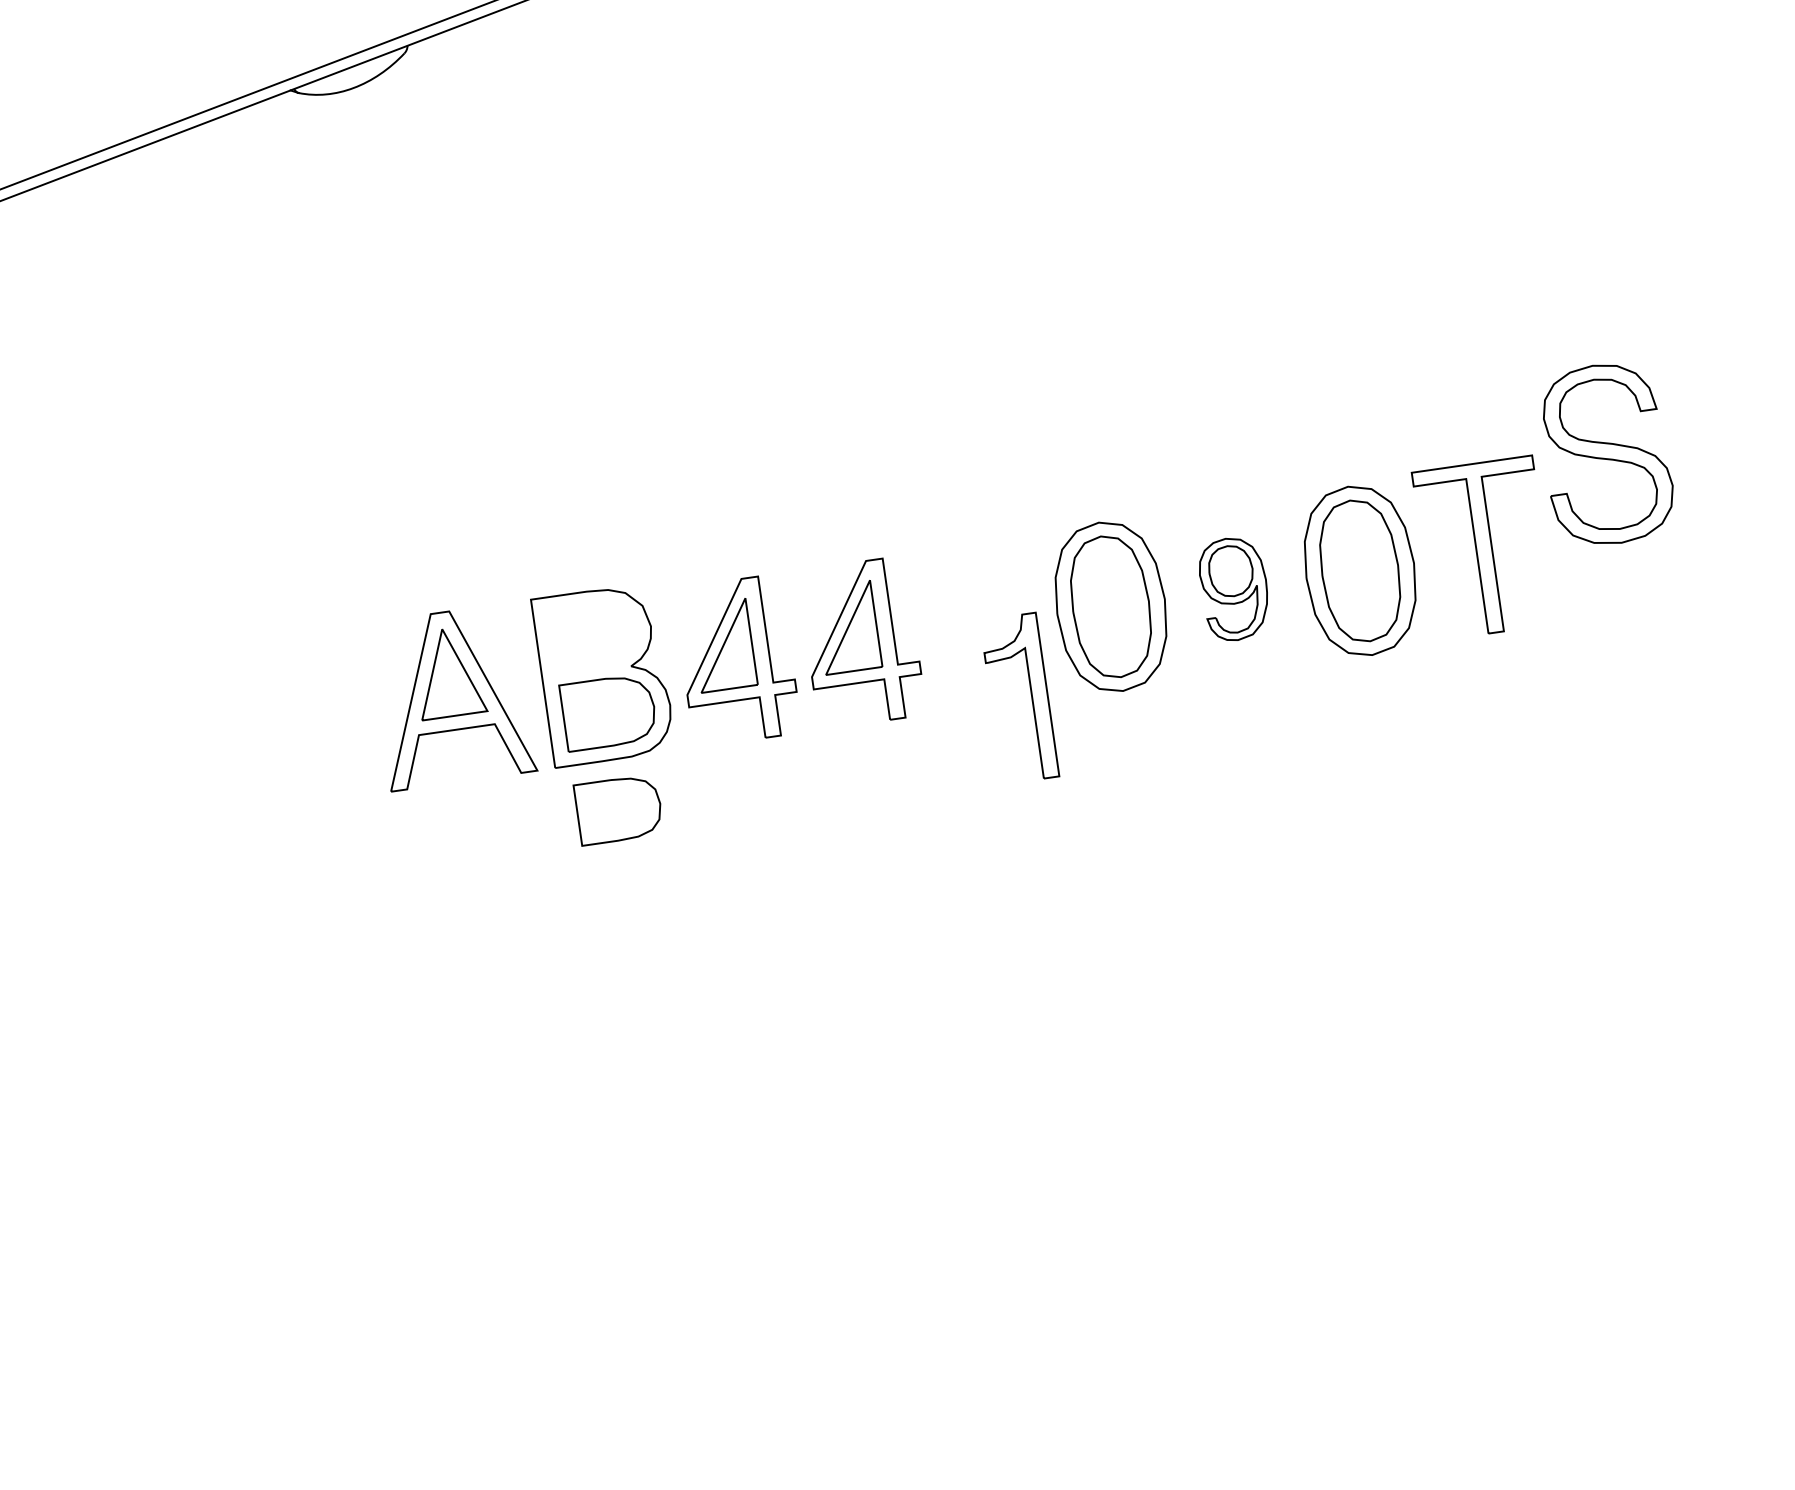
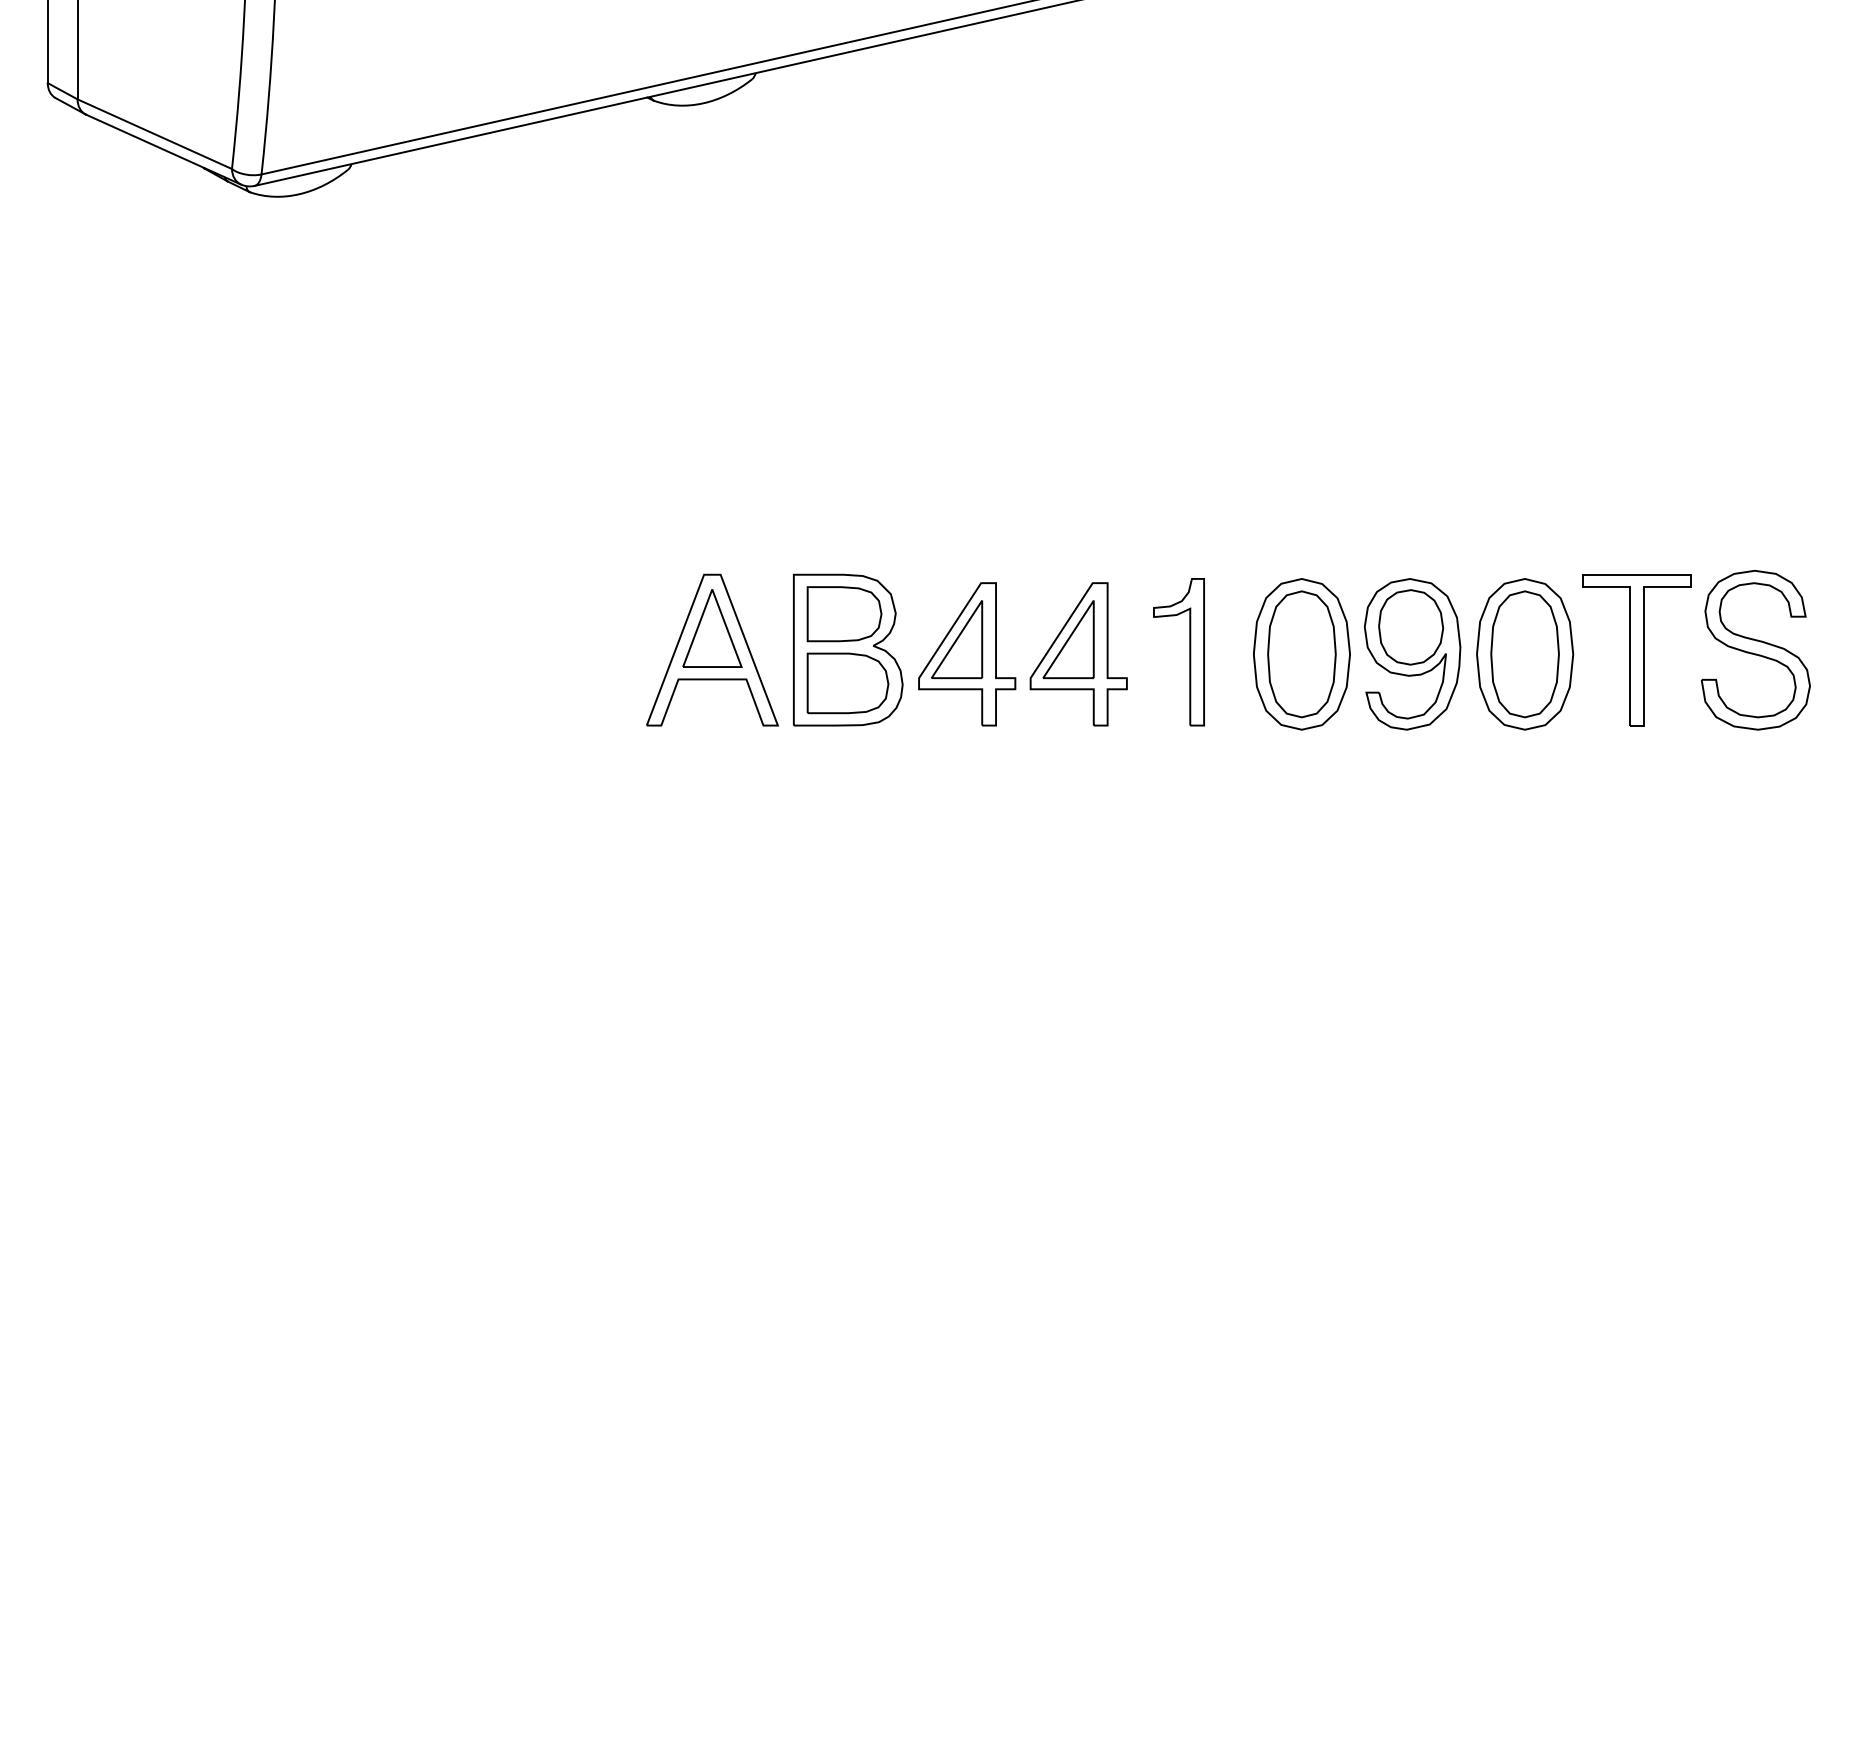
part: (1605, 453) -> (1755, 649), moved
part: (1234, 589) -> (1412, 654), size x1.67
part: (1031, 697) -> (1189, 652), moved
part: (619, 810) -> (844, 614), moved

